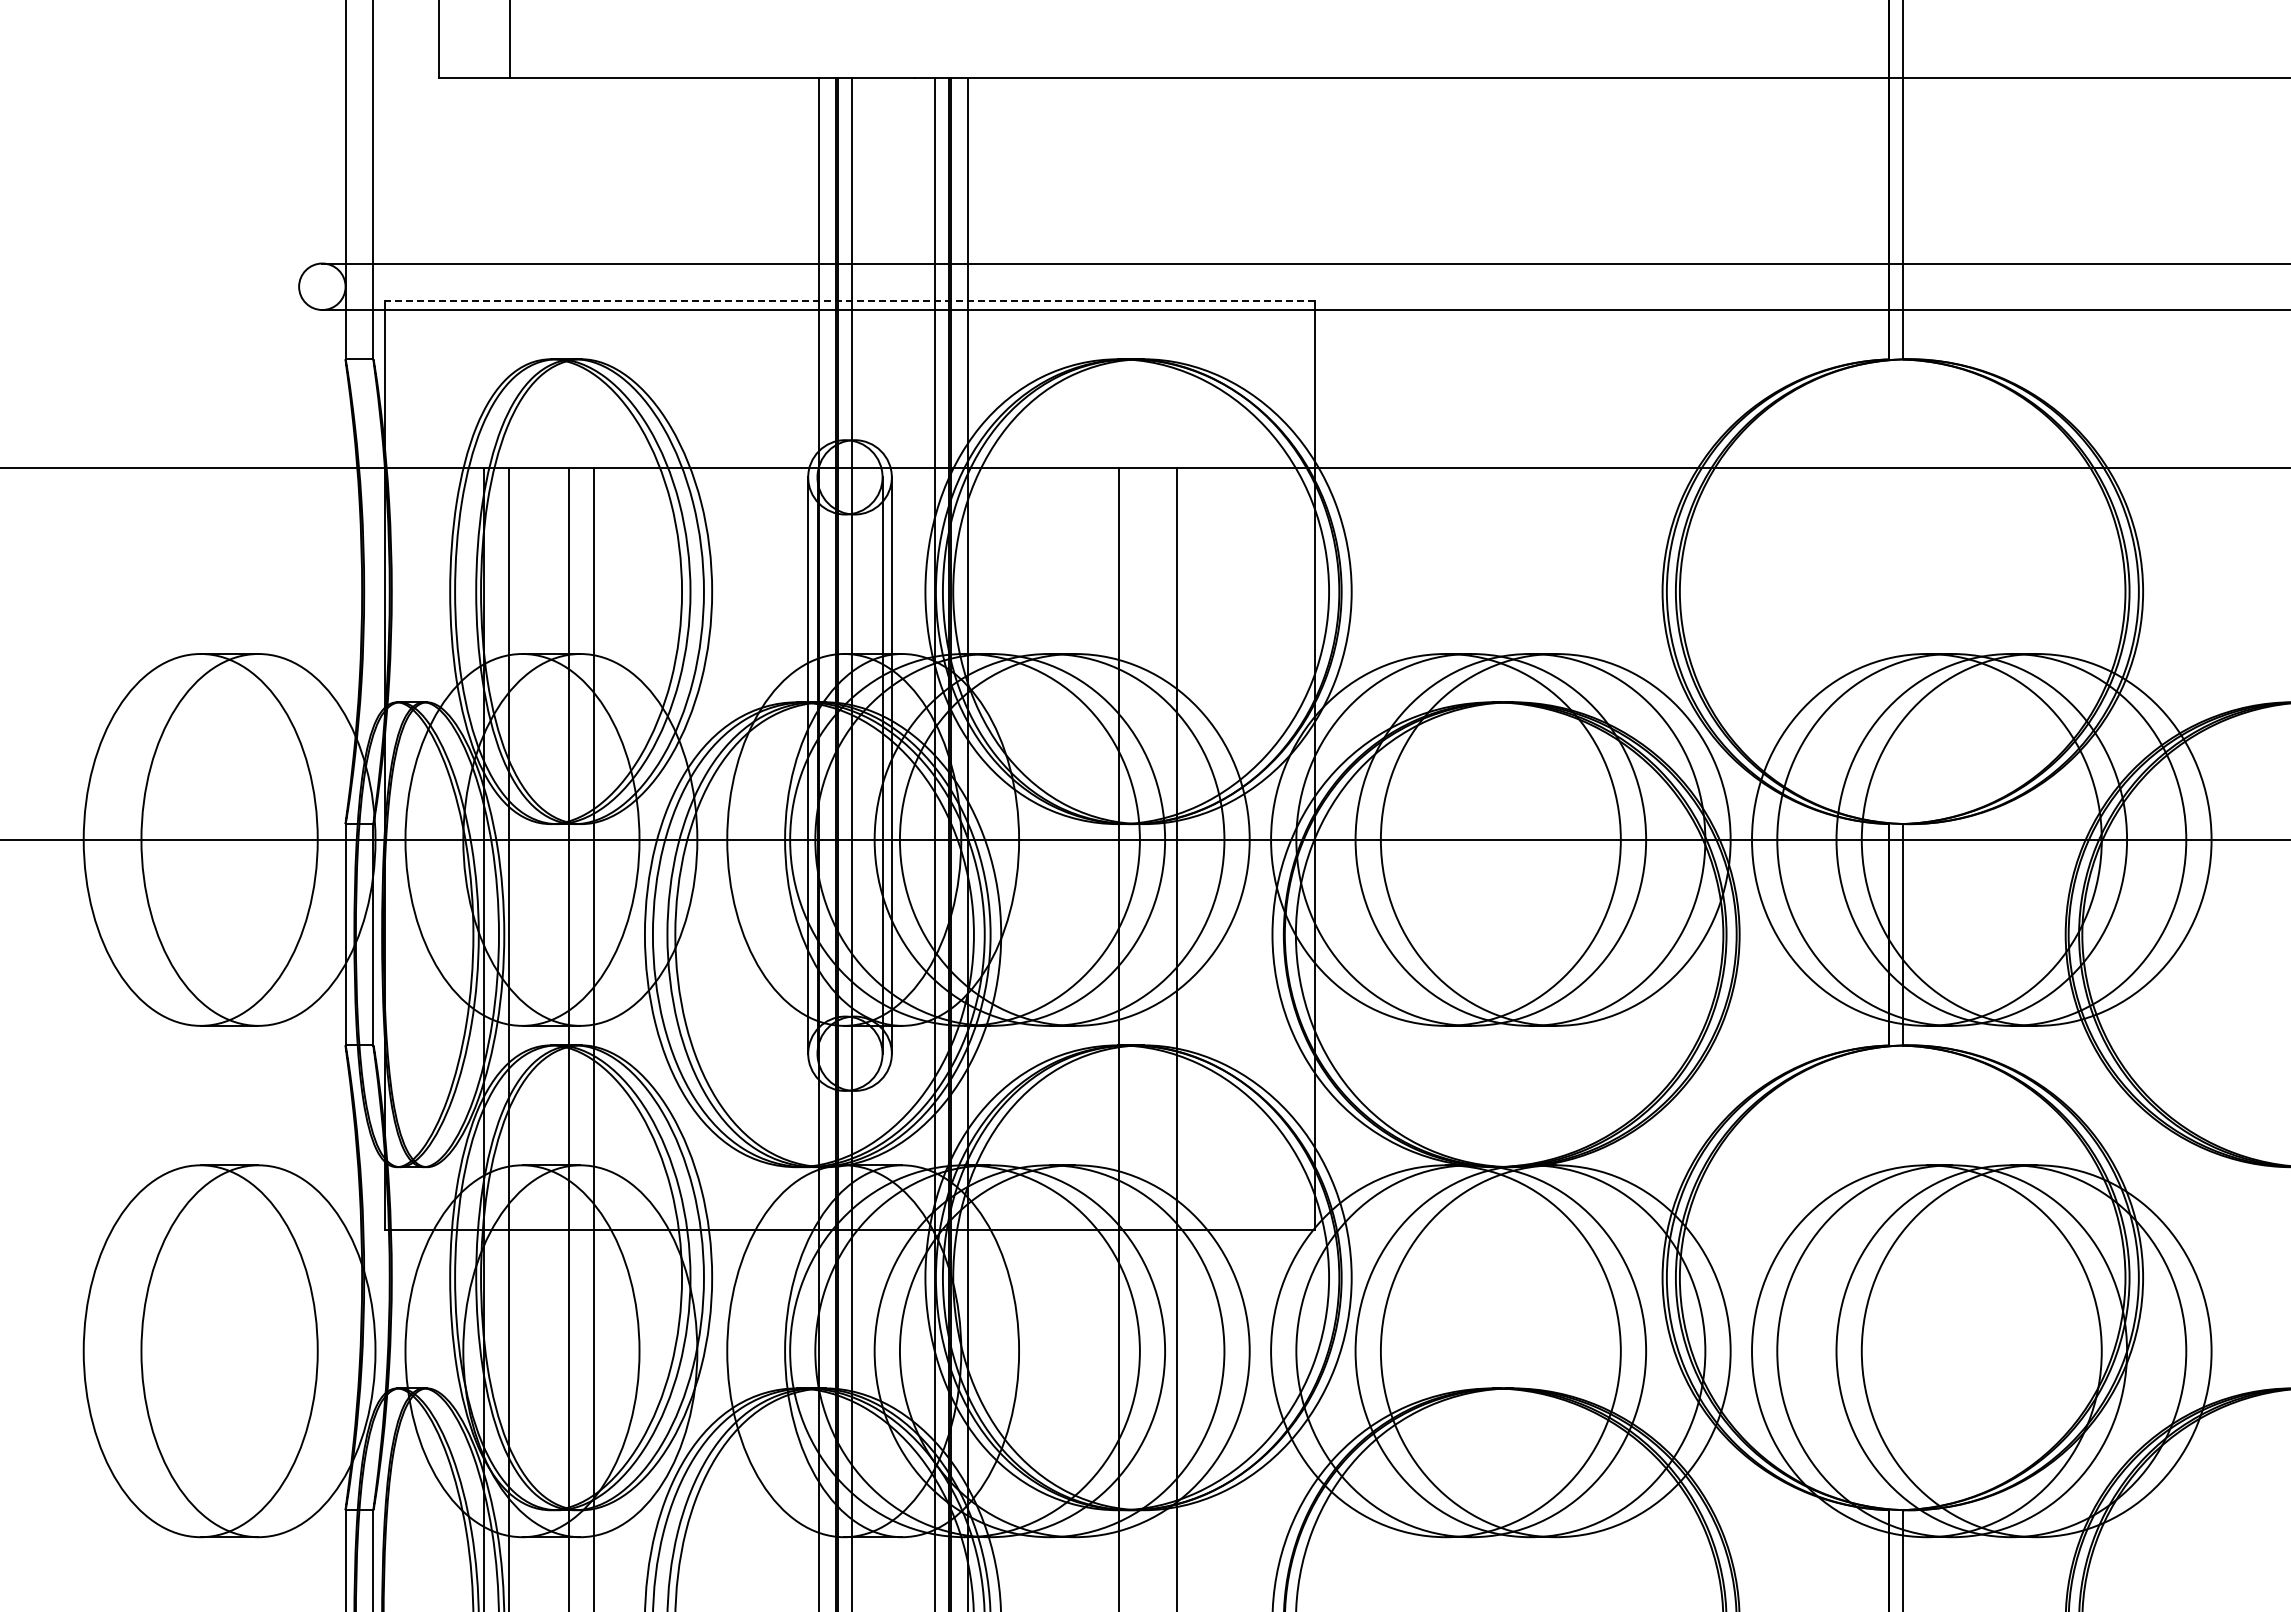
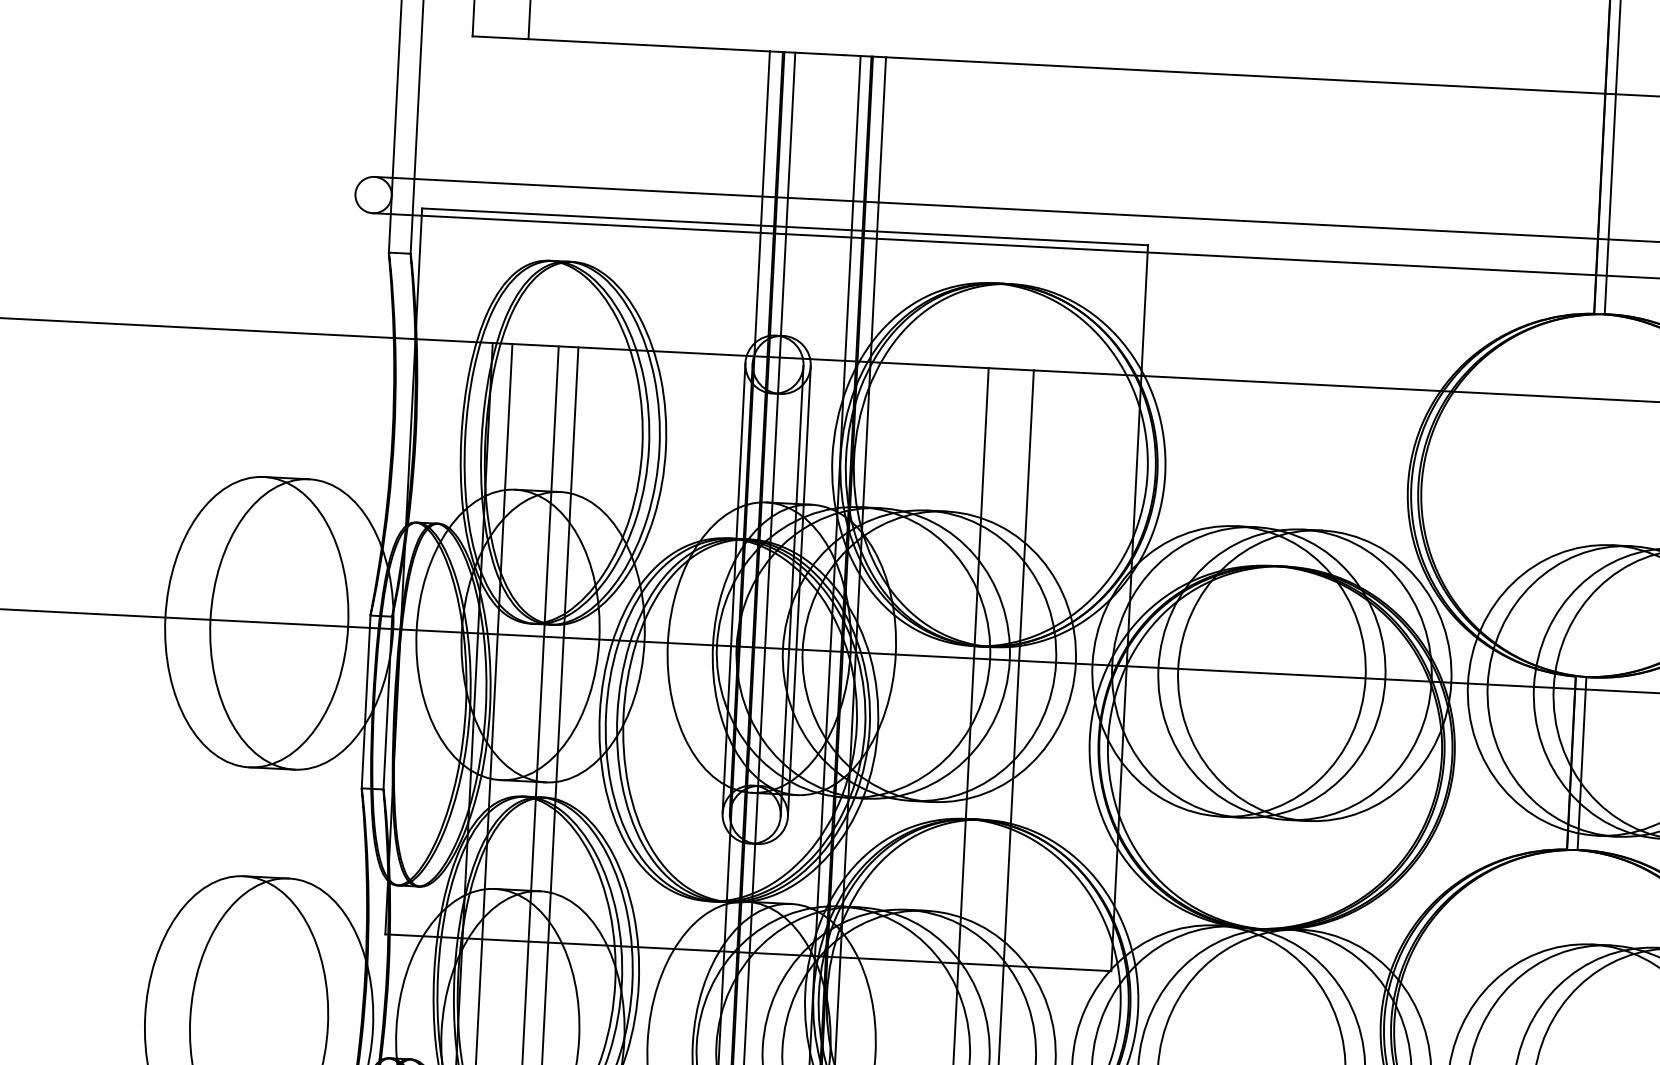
line: (850, 300) -> (785, 226), dashed -> solid

